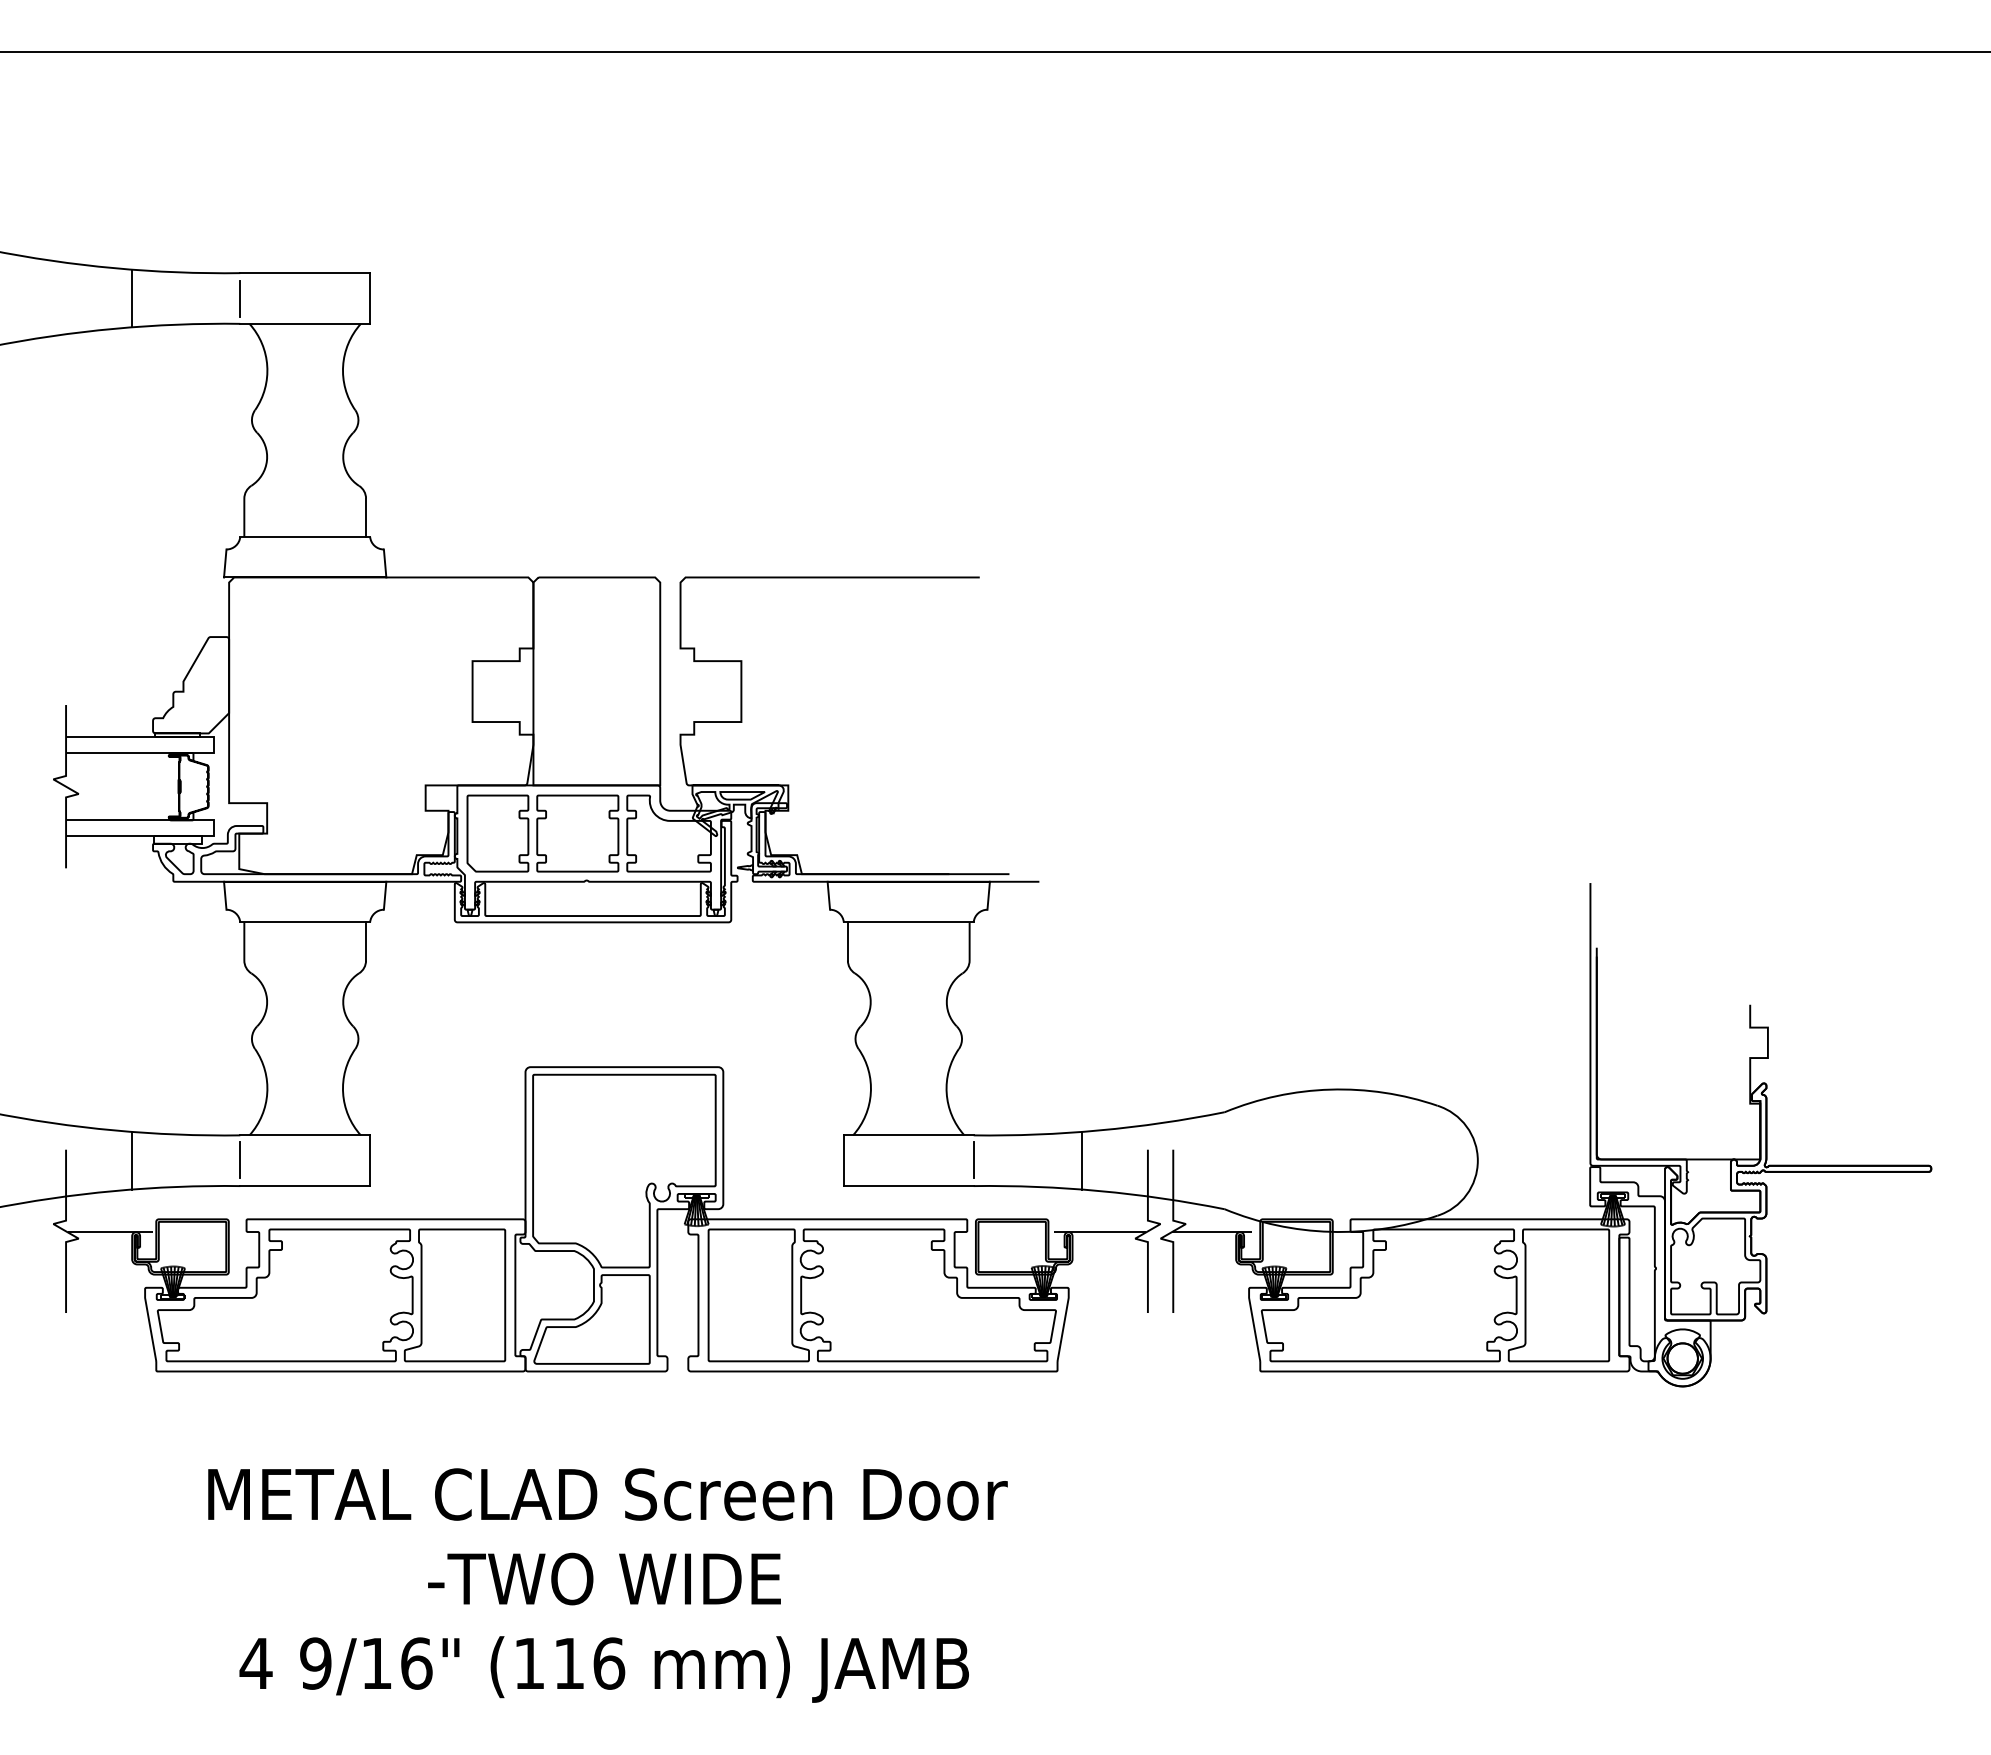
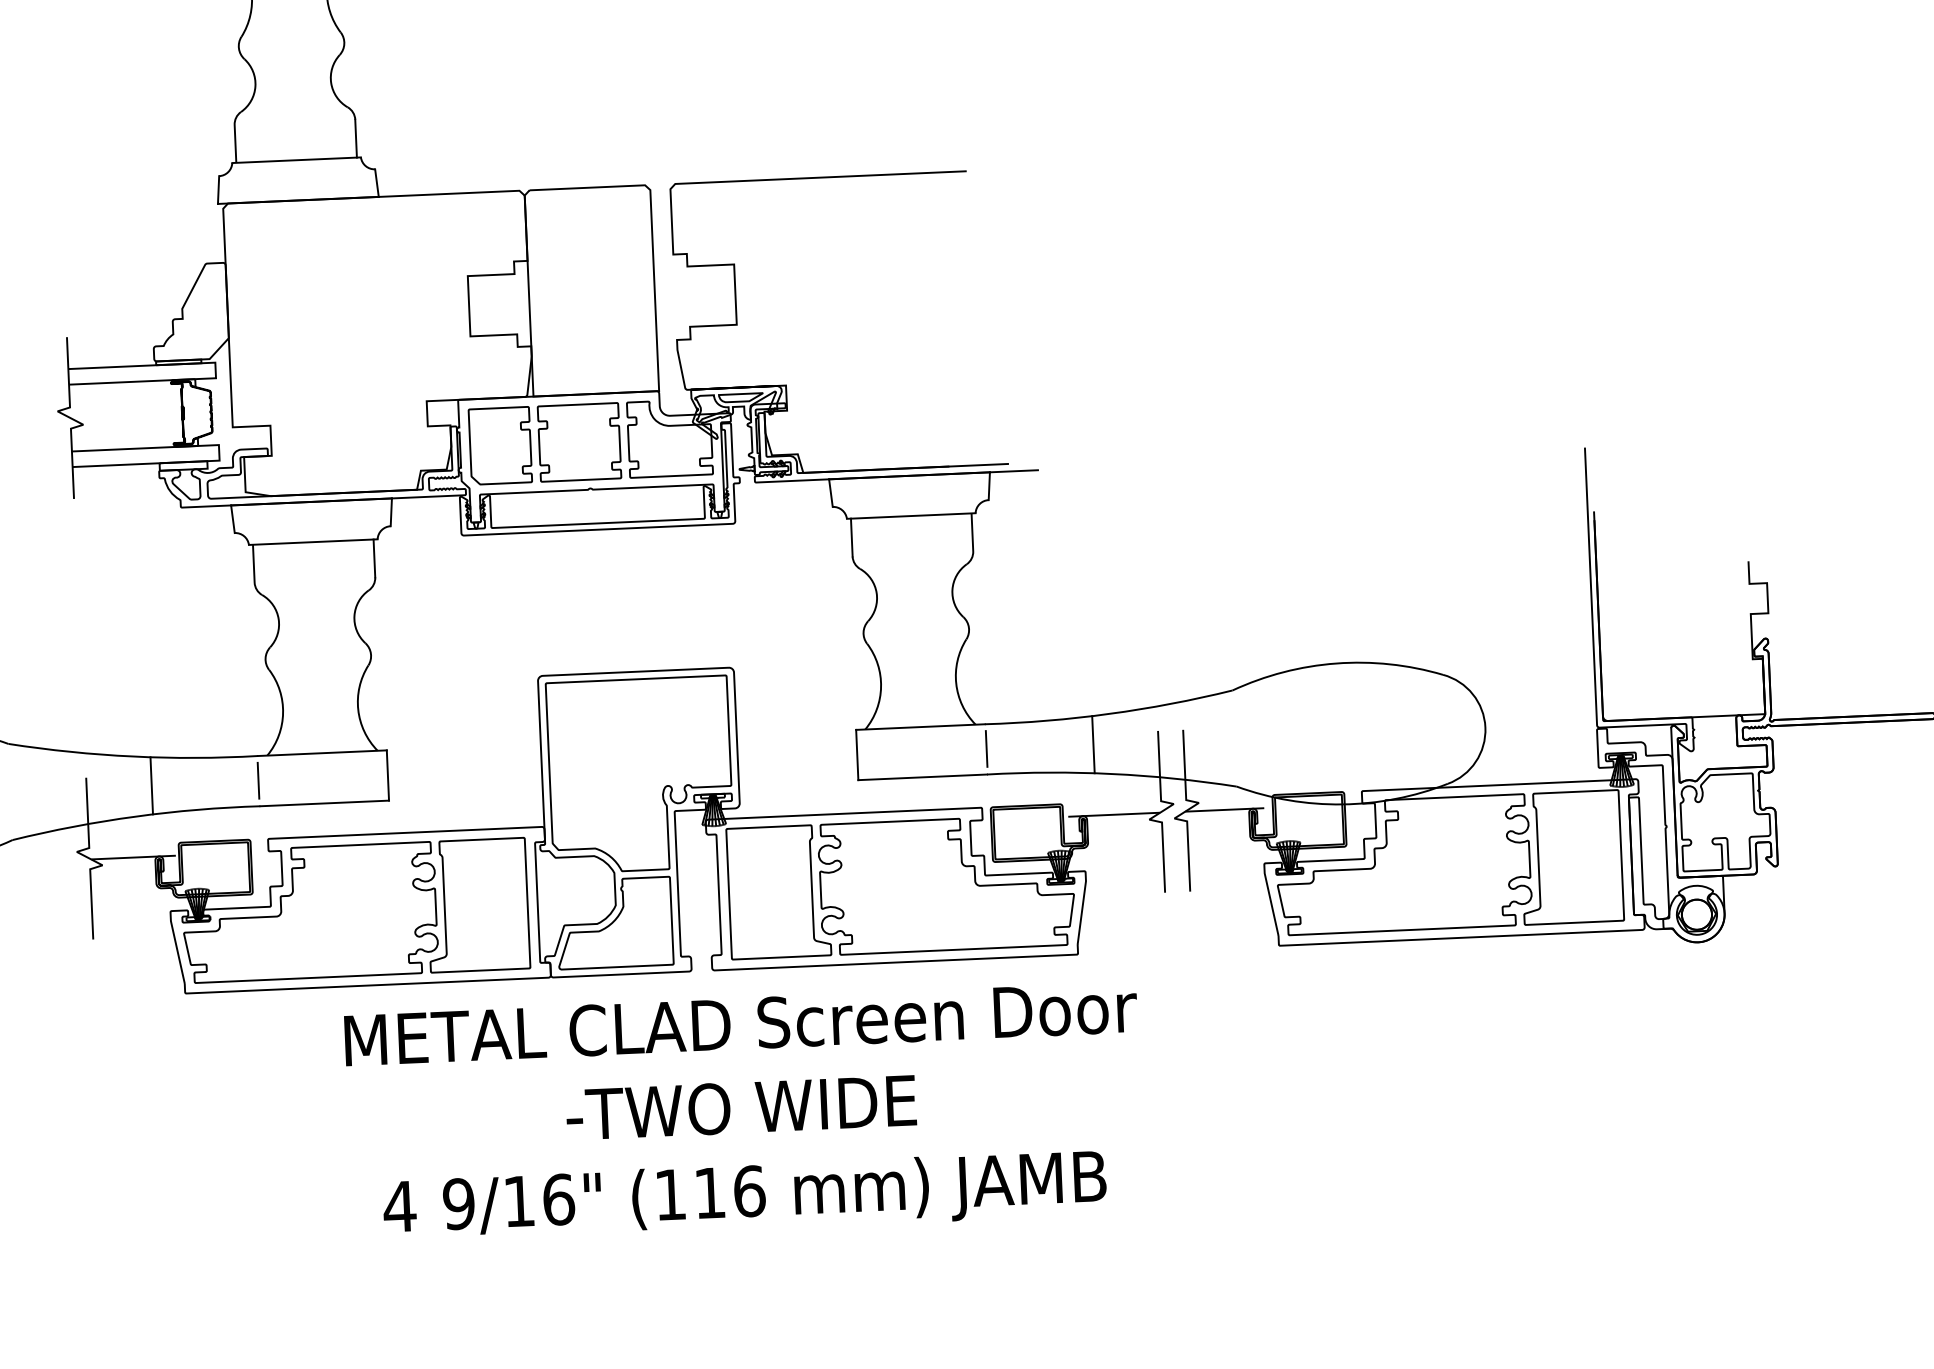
text: (607, 1585) -> (744, 1114), moved

